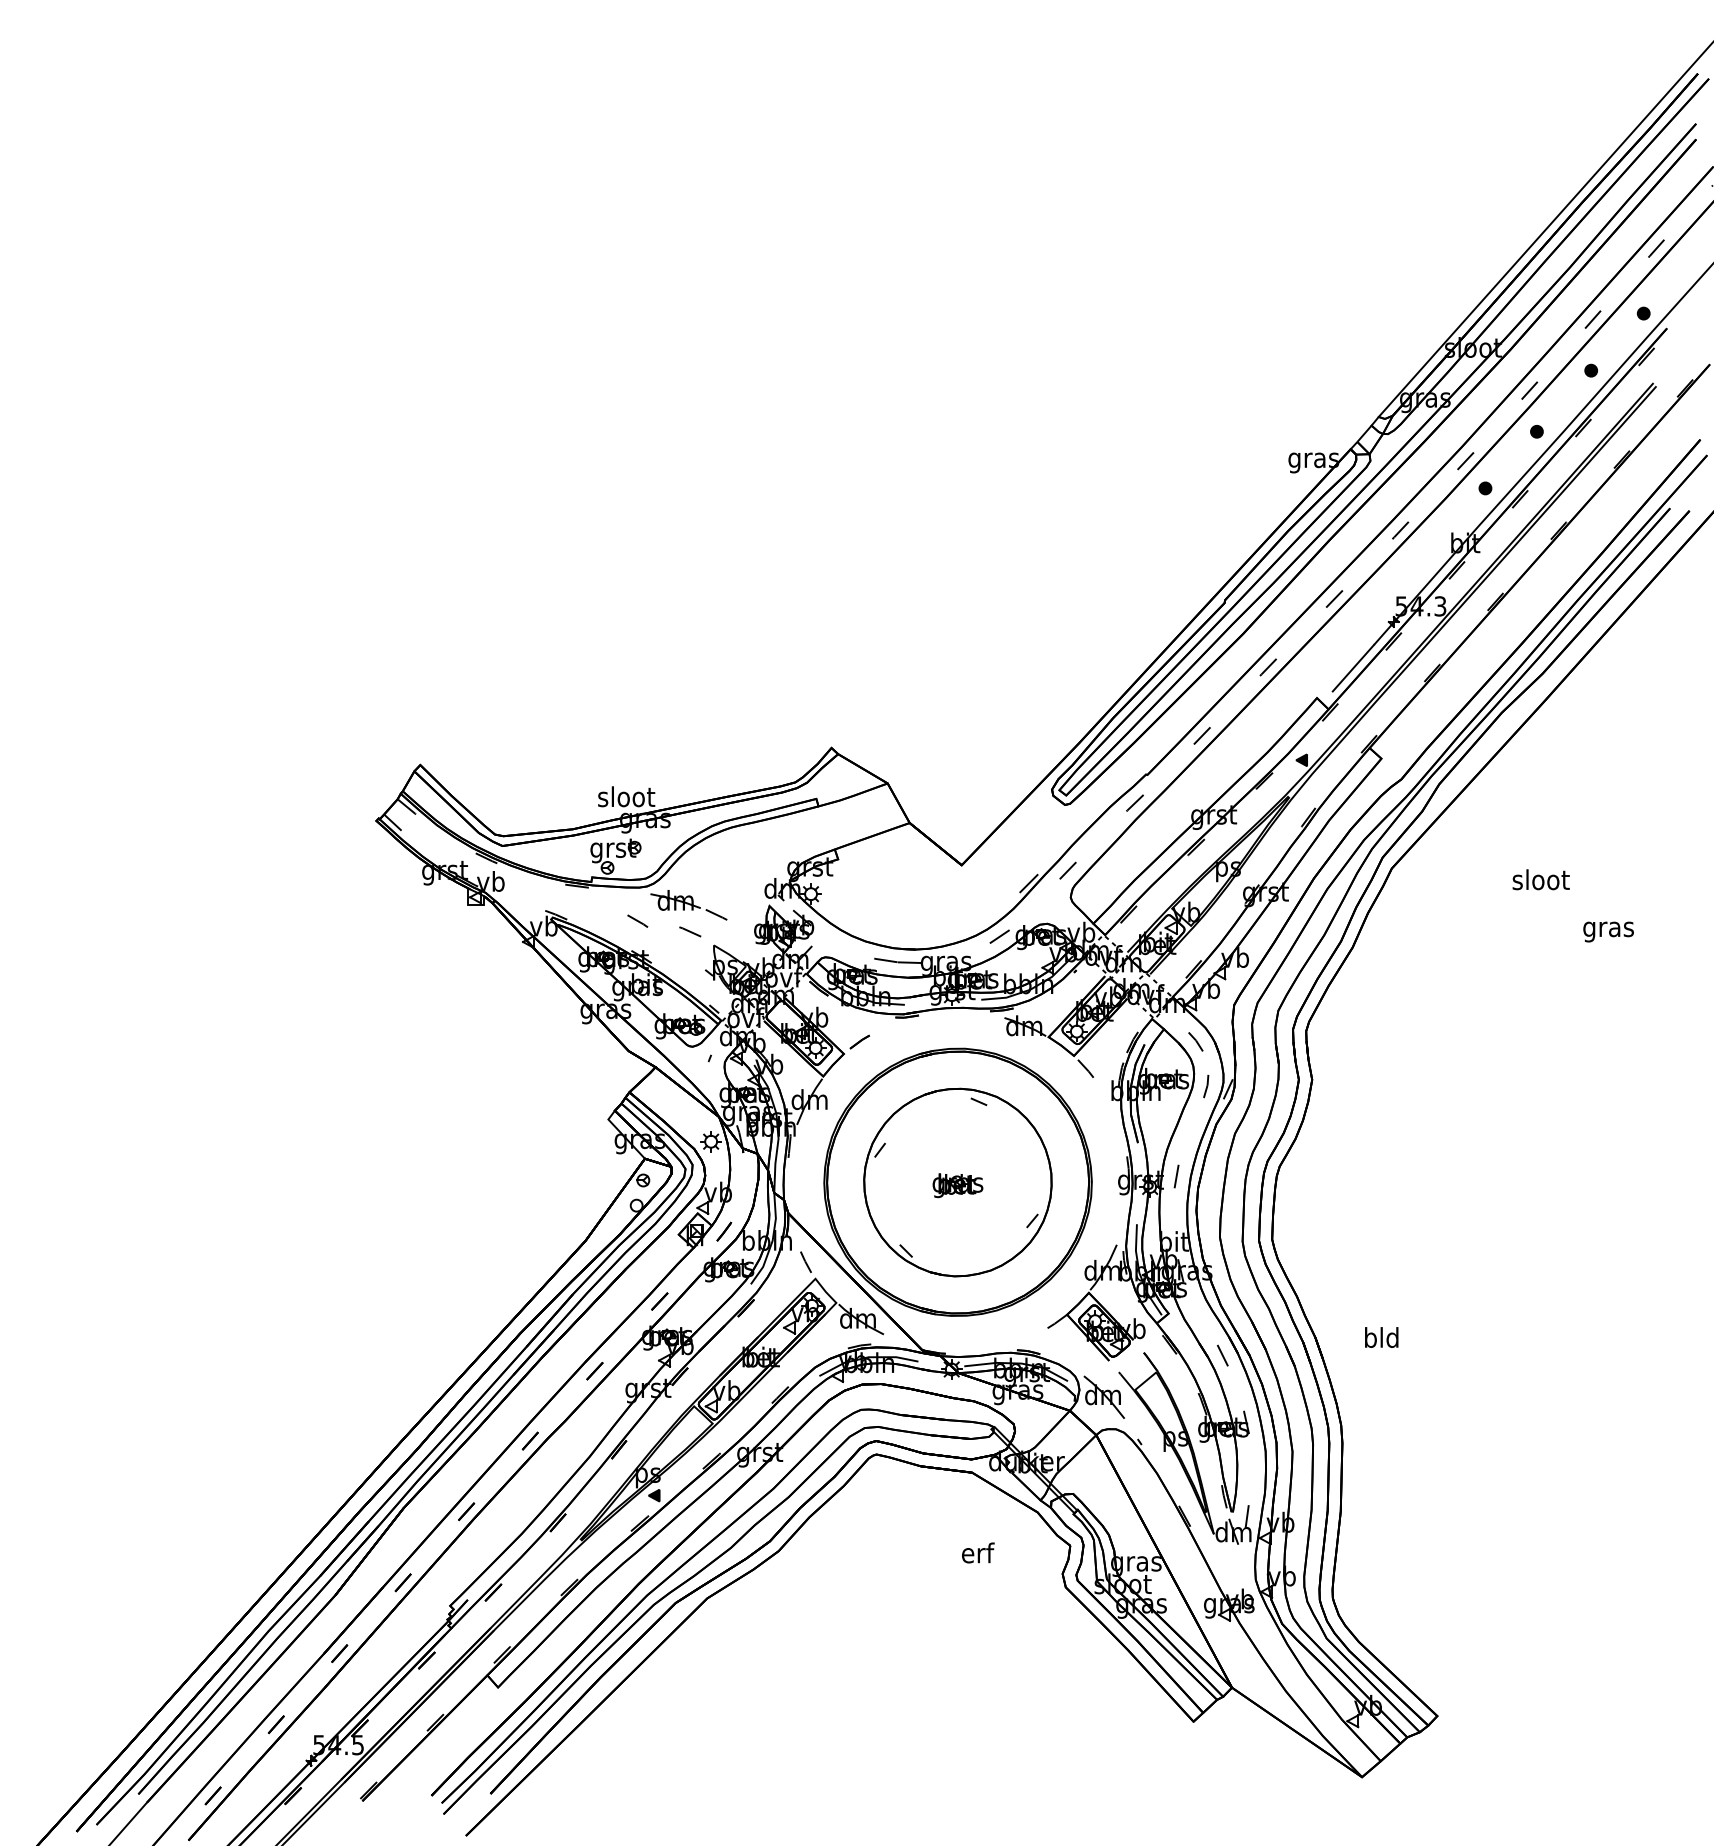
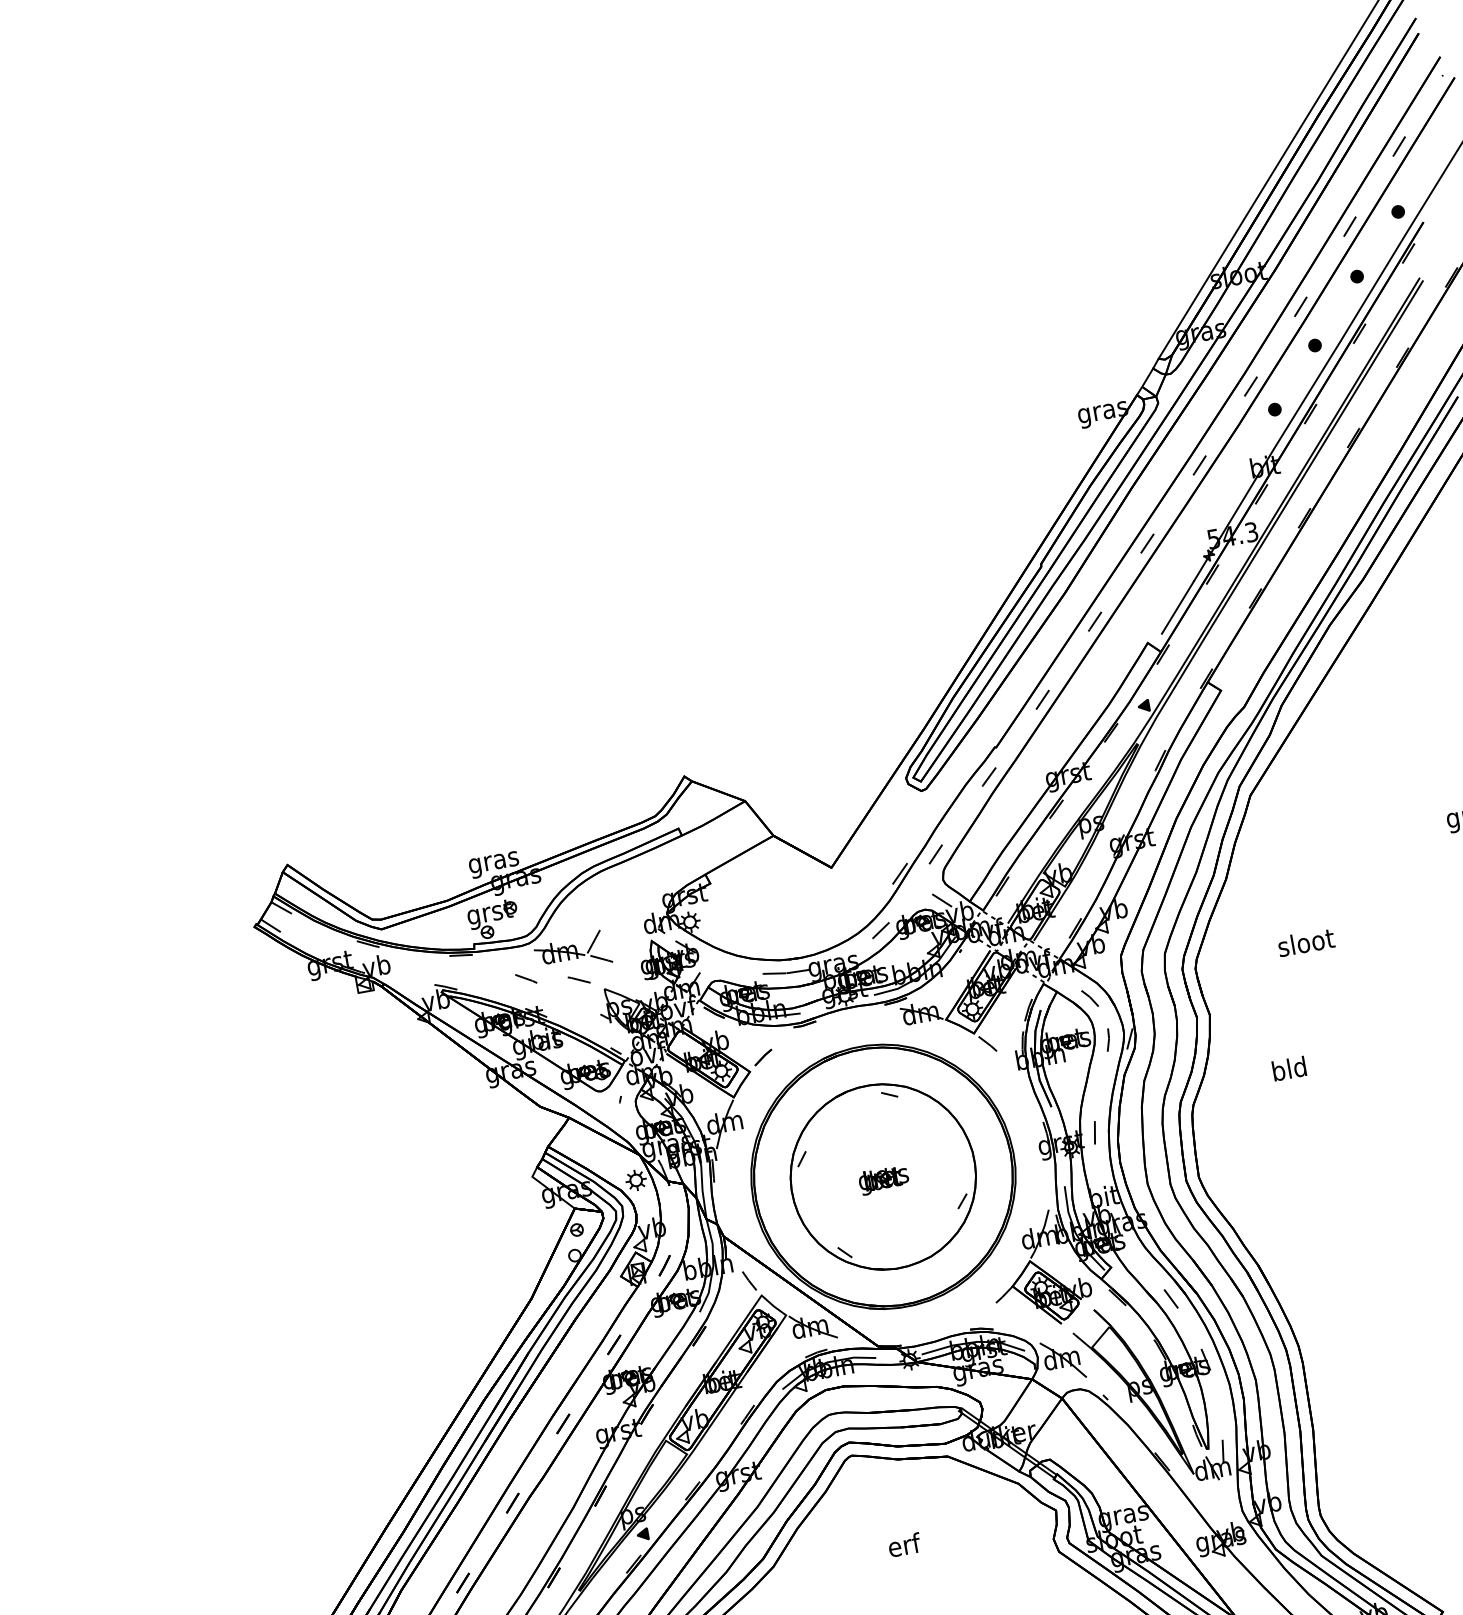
text: (626, 799) -> (493, 862), sloot -> gras
text: (1540, 879) -> (1305, 942), moved
line: (711, 896) -> (593, 941), added
line: (1066, 918) -> (942, 901), added
text: (1381, 1337) -> (1289, 1068), moved
text: (978, 1552) -> (904, 1544), moved

